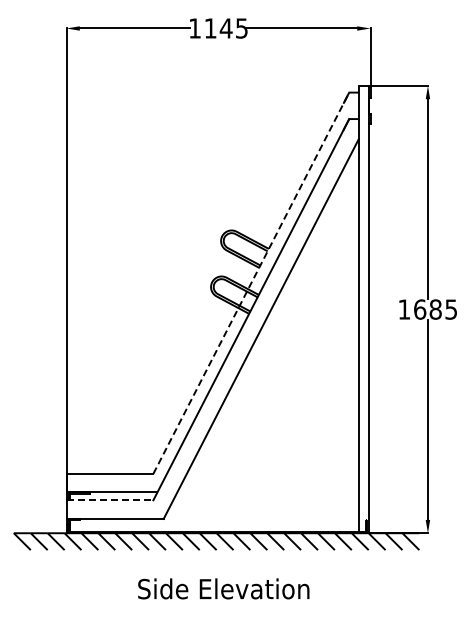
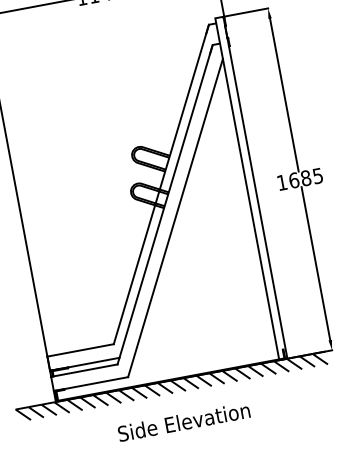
line: (251, 282) -> (161, 183), dashed -> solid
line: (110, 500) -> (84, 370), dashed -> solid

